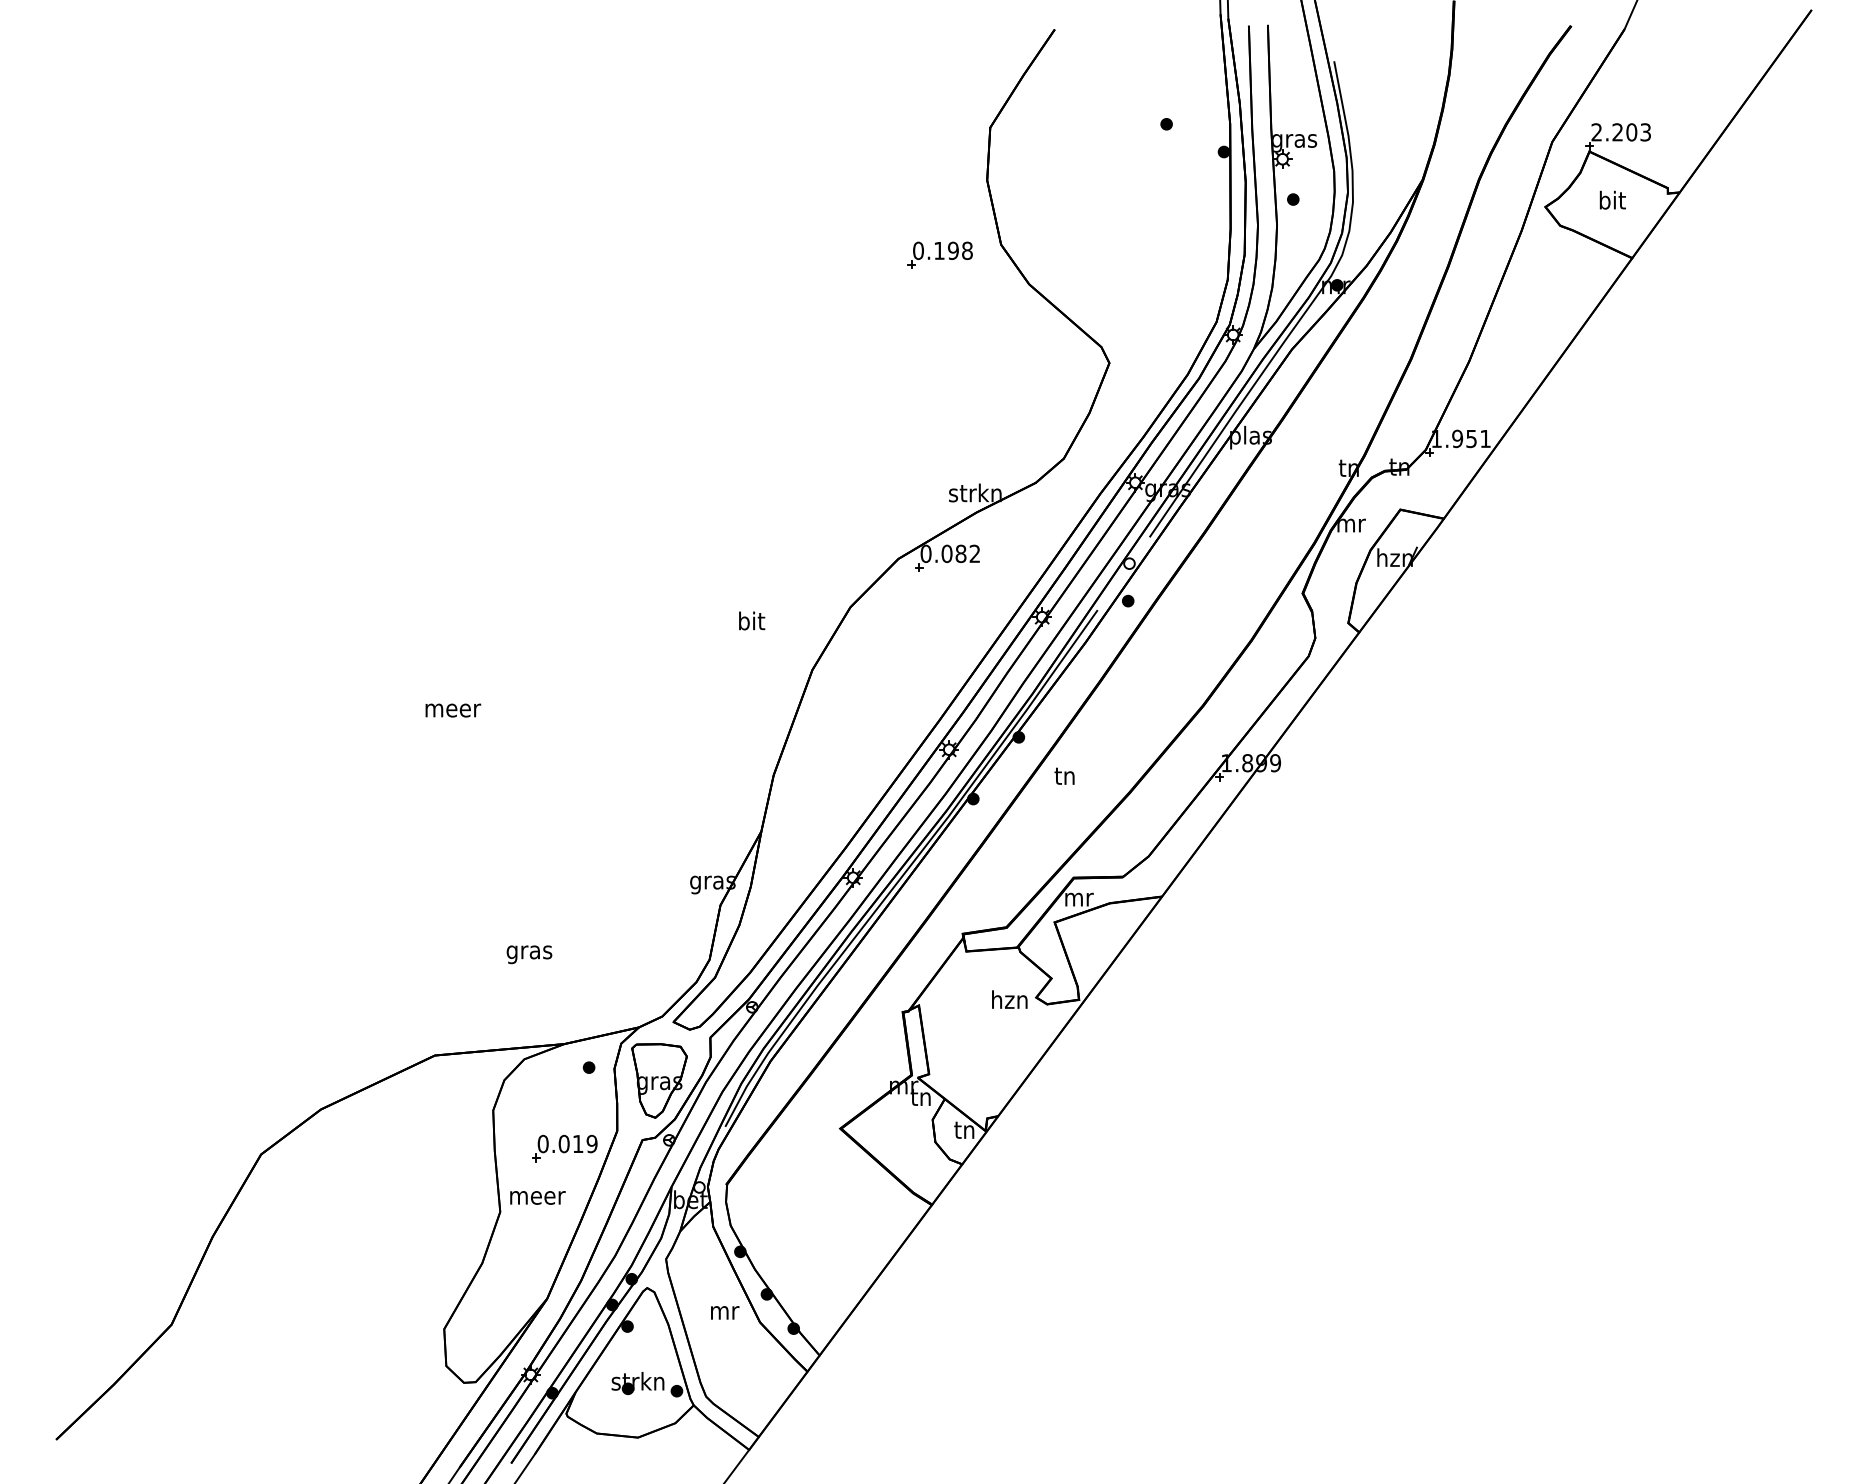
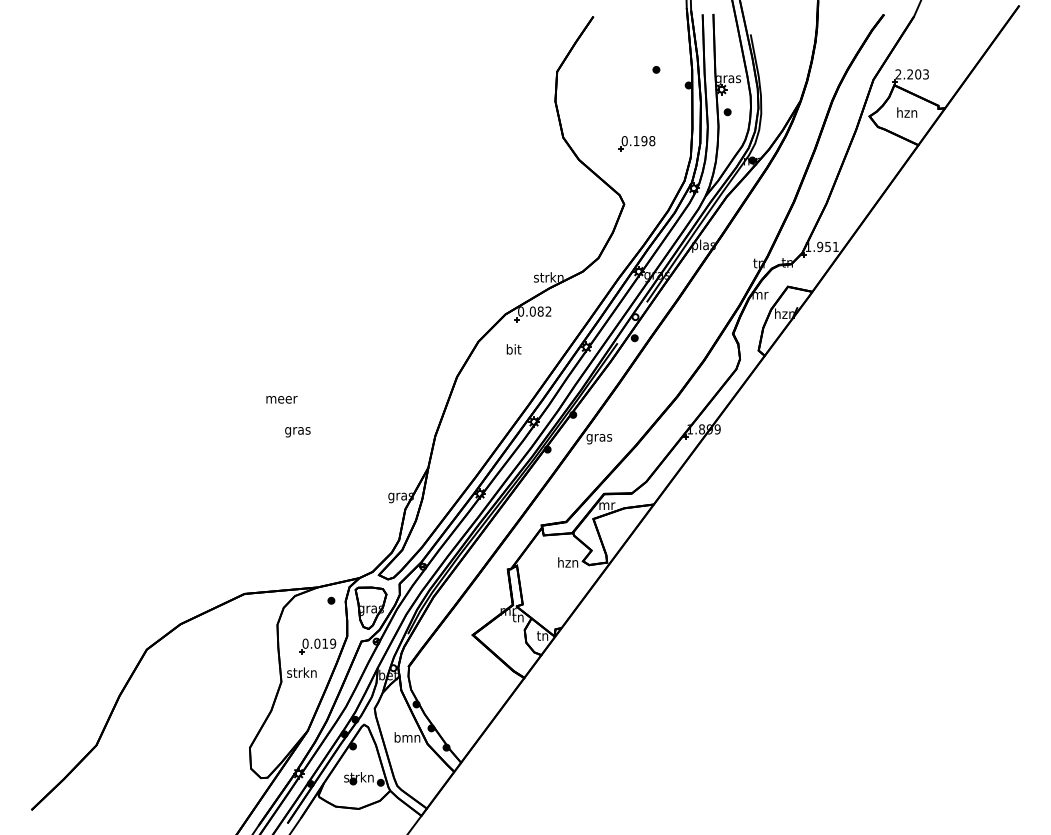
text: (1612, 200) -> (907, 112), bit -> hzn
part: (939, 255) -> (636, 143), moved
text: (750, 621) -> (513, 349), moved
text: (452, 710) -> (281, 399), moved
text: (1065, 779) -> (599, 438), tn -> gras
text: (528, 955) -> (297, 432), moved
text: (537, 1195) -> (302, 672), meer -> strkn
text: (724, 1310) -> (407, 737), mr -> bmn

